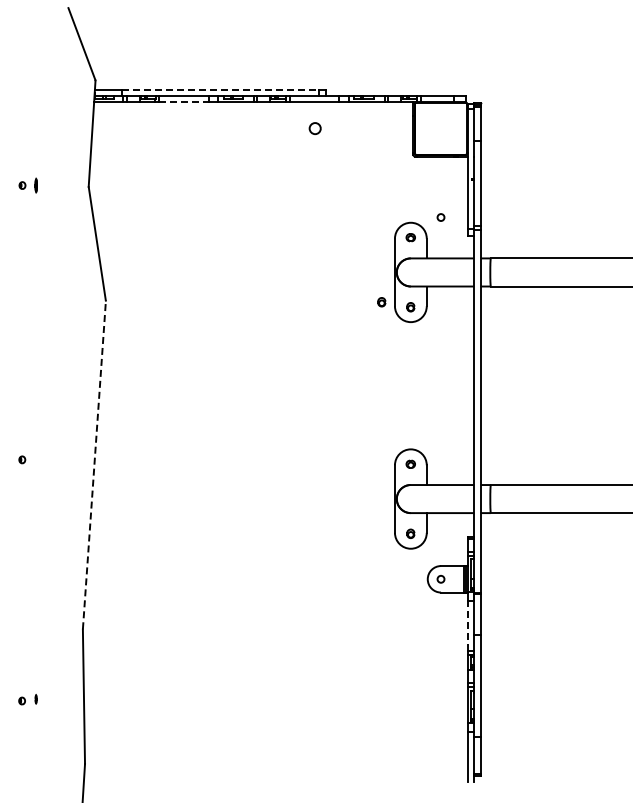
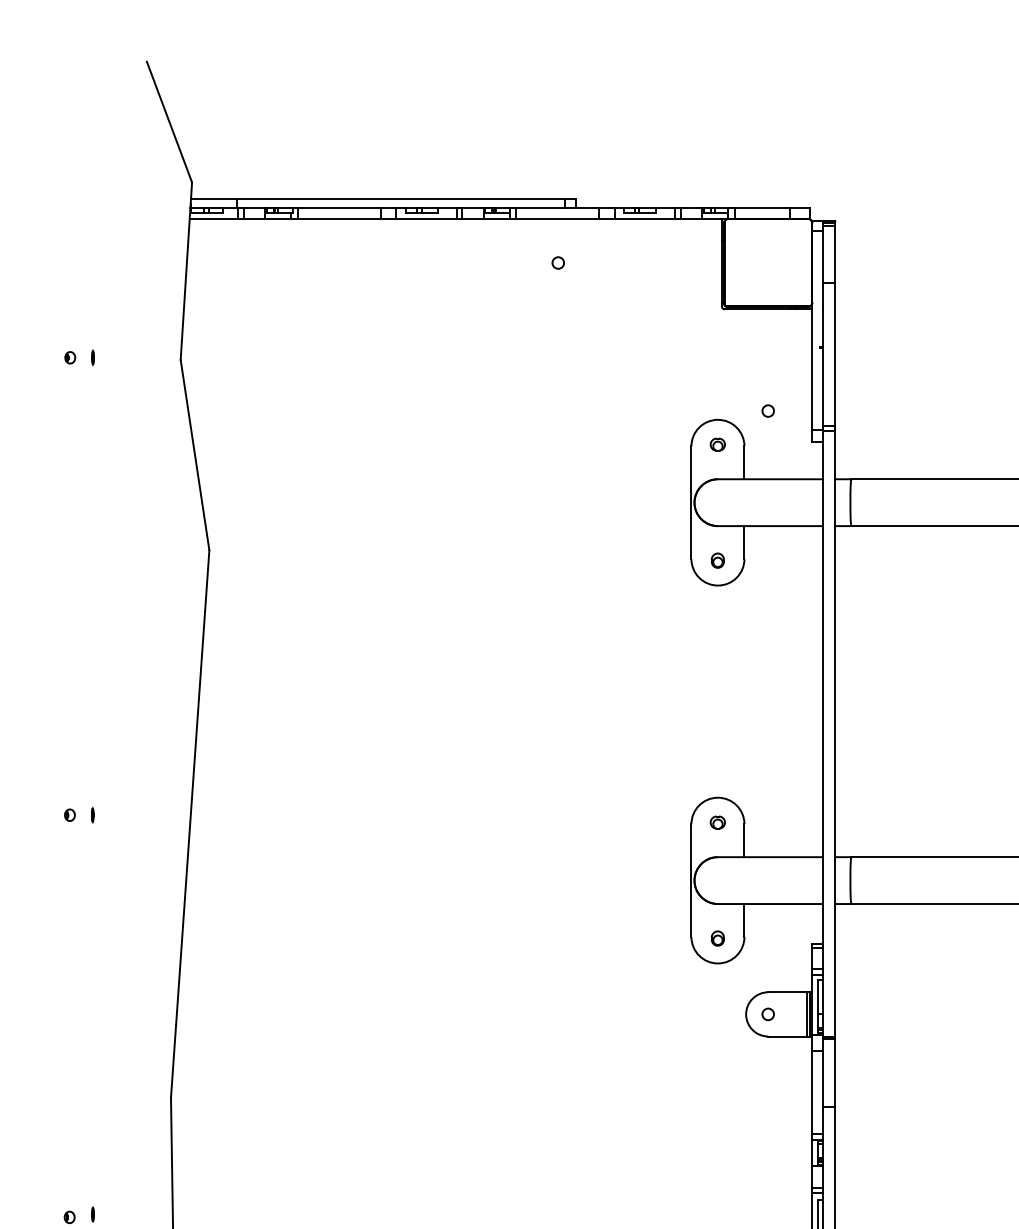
line: (220, 90) -> (400, 199), dashed -> solid
line: (183, 102) -> (338, 219), dashed -> solid
circle: (314, 128) -> (557, 262), size x0.62
part: (35, 185) -> (91, 357), size x0.62
part: (381, 302) -> (668, 552), removed
part: (35, 459) -> (91, 814), added
line: (94, 464) -> (190, 822), dashed -> solid
line: (467, 626) -> (812, 1093), dashed -> solid

